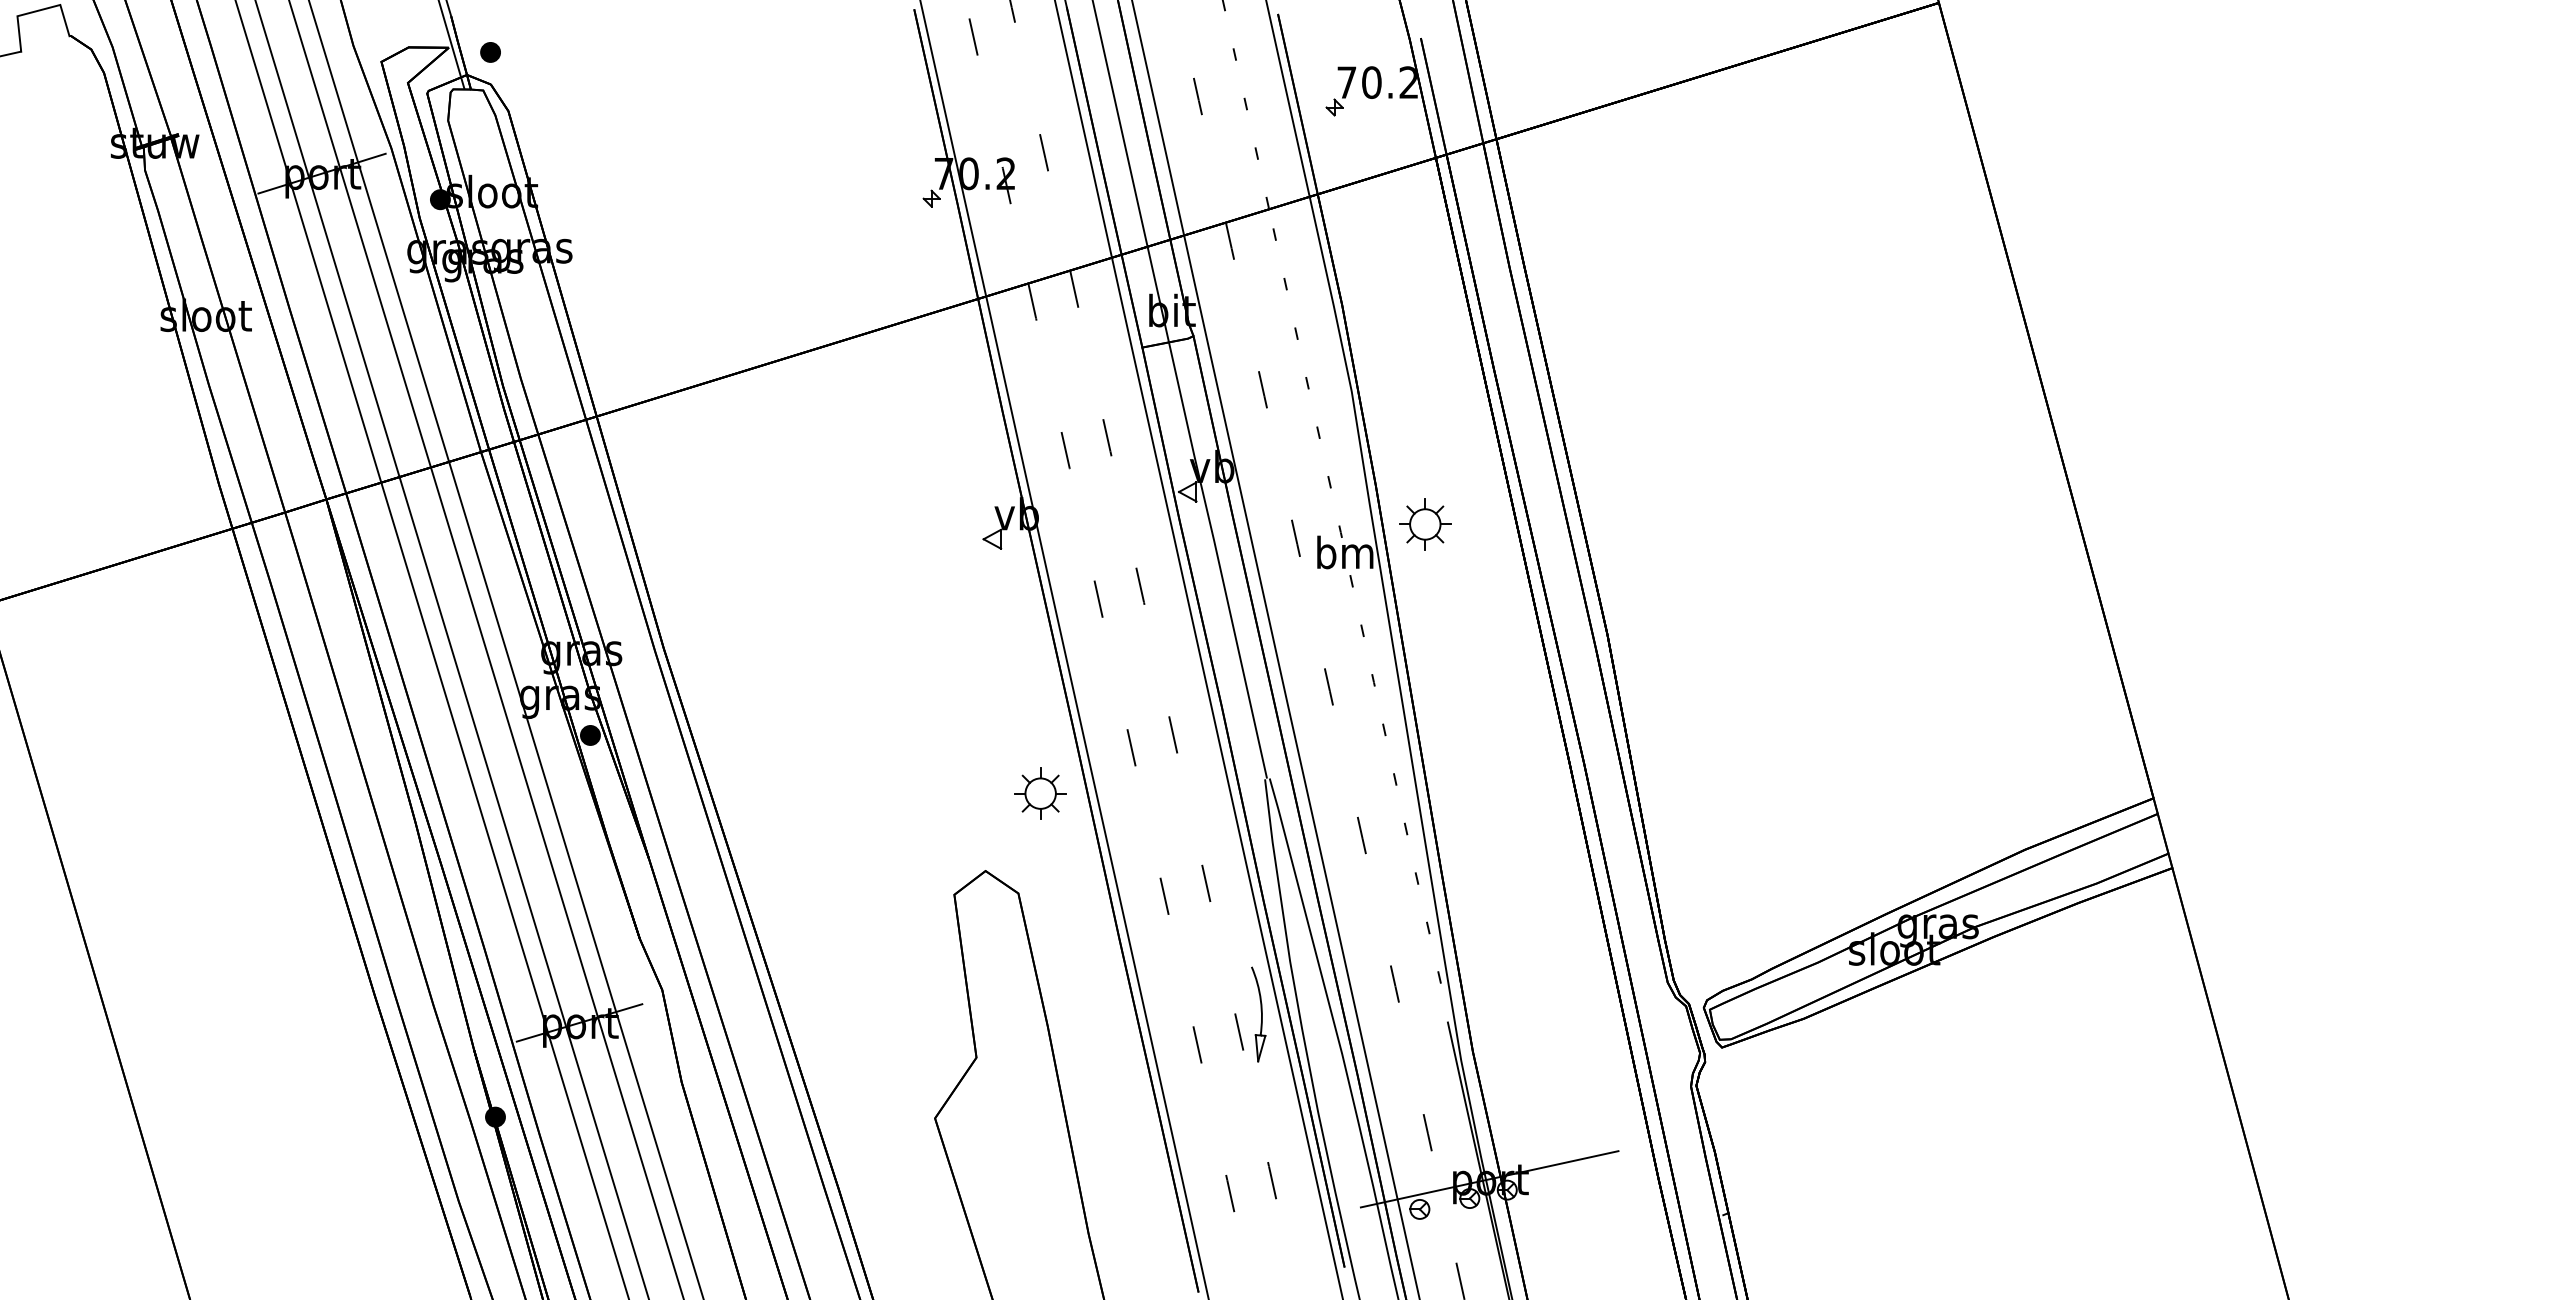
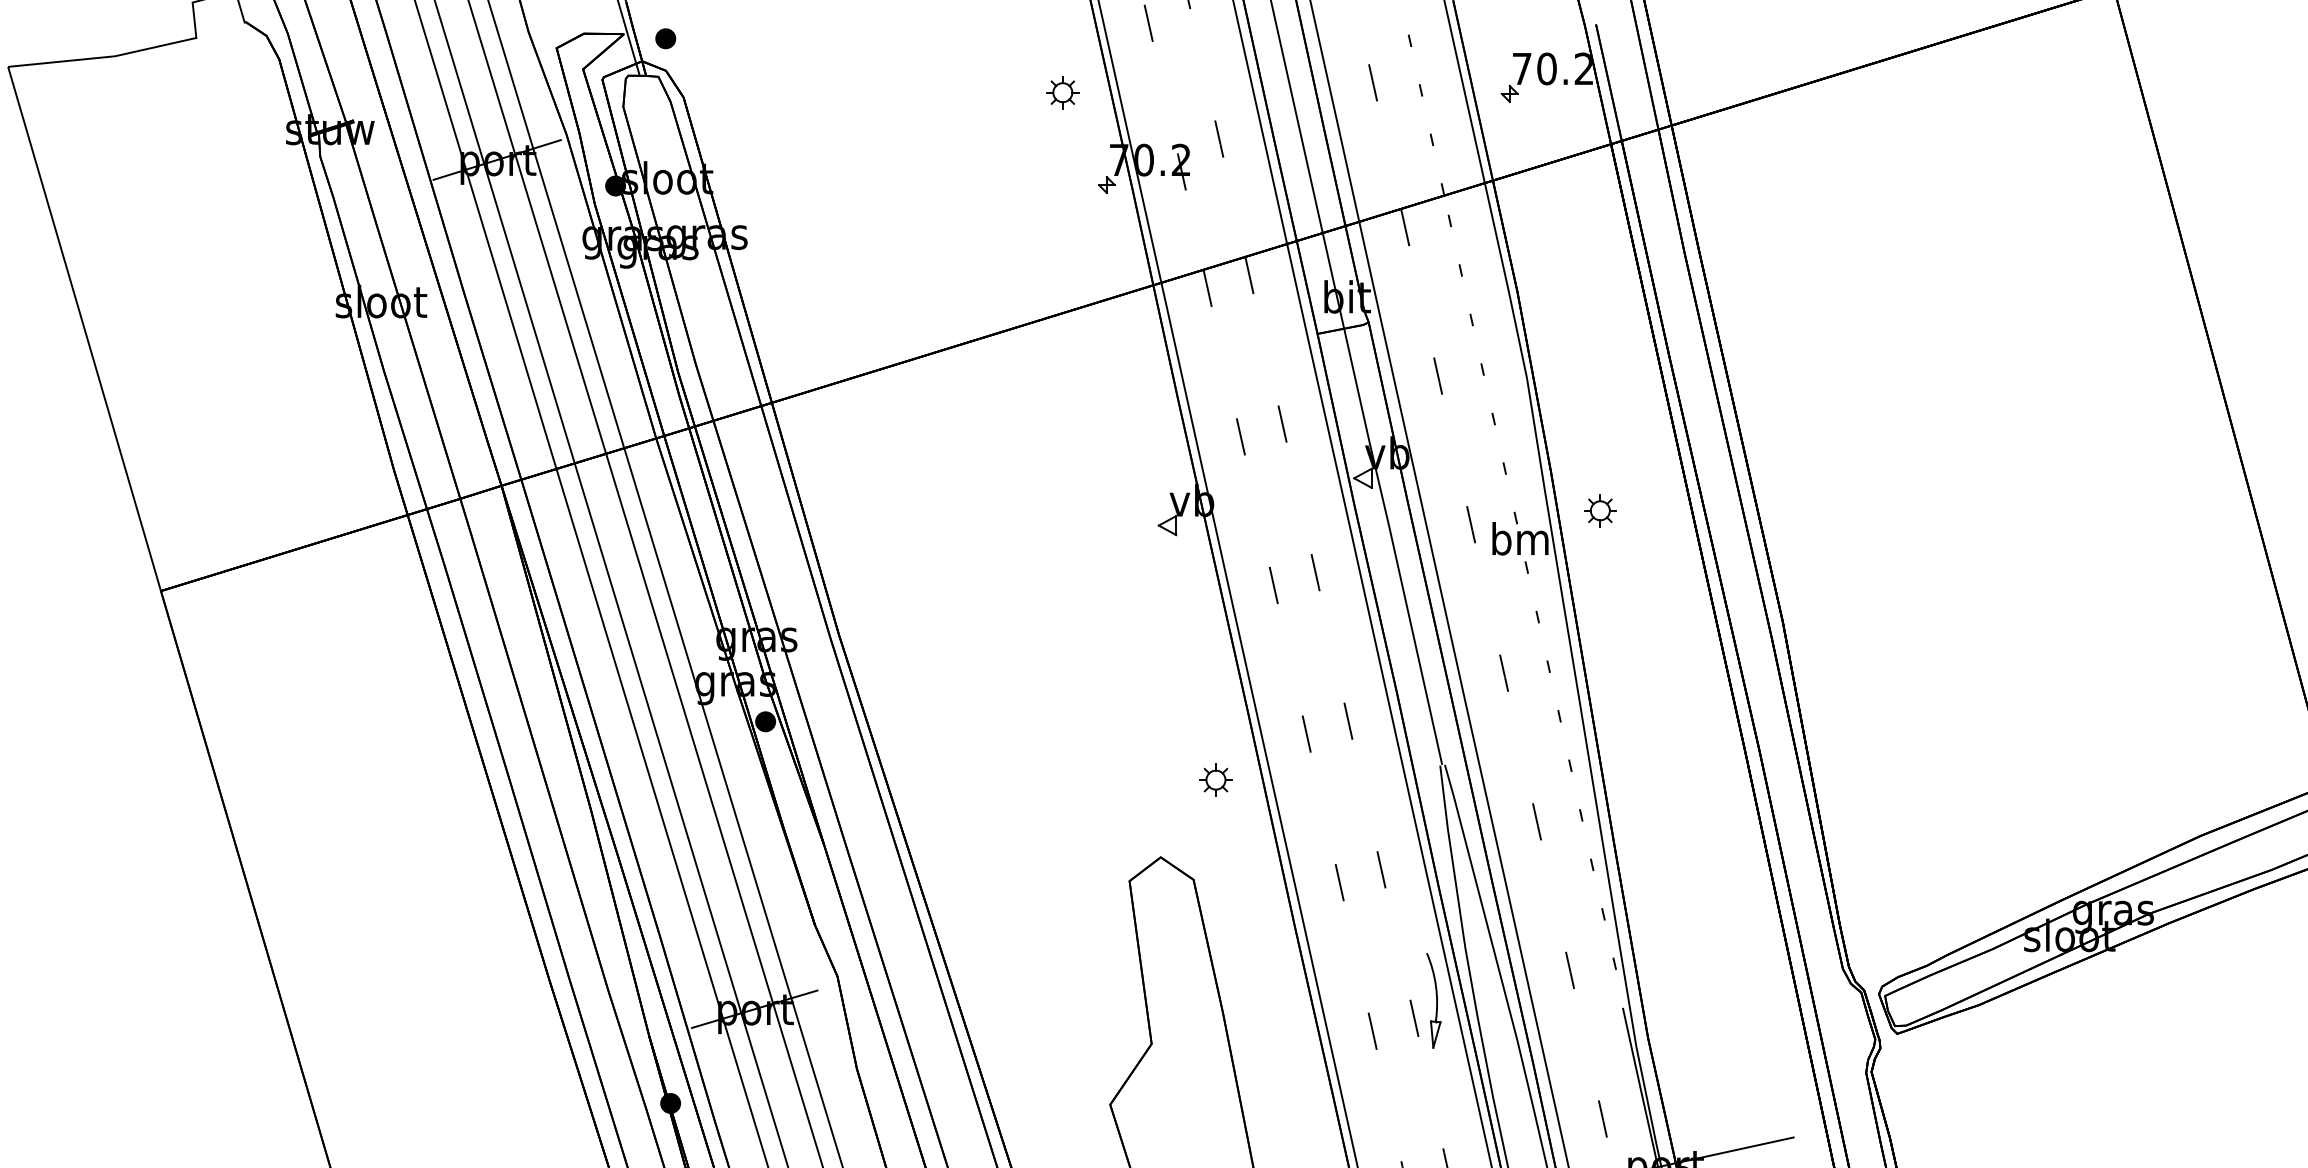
part: (887, 106) -> (1062, 92), added
part: (1424, 524) -> (1599, 510), size x0.62
part: (1040, 793) -> (1215, 779), size x0.62

